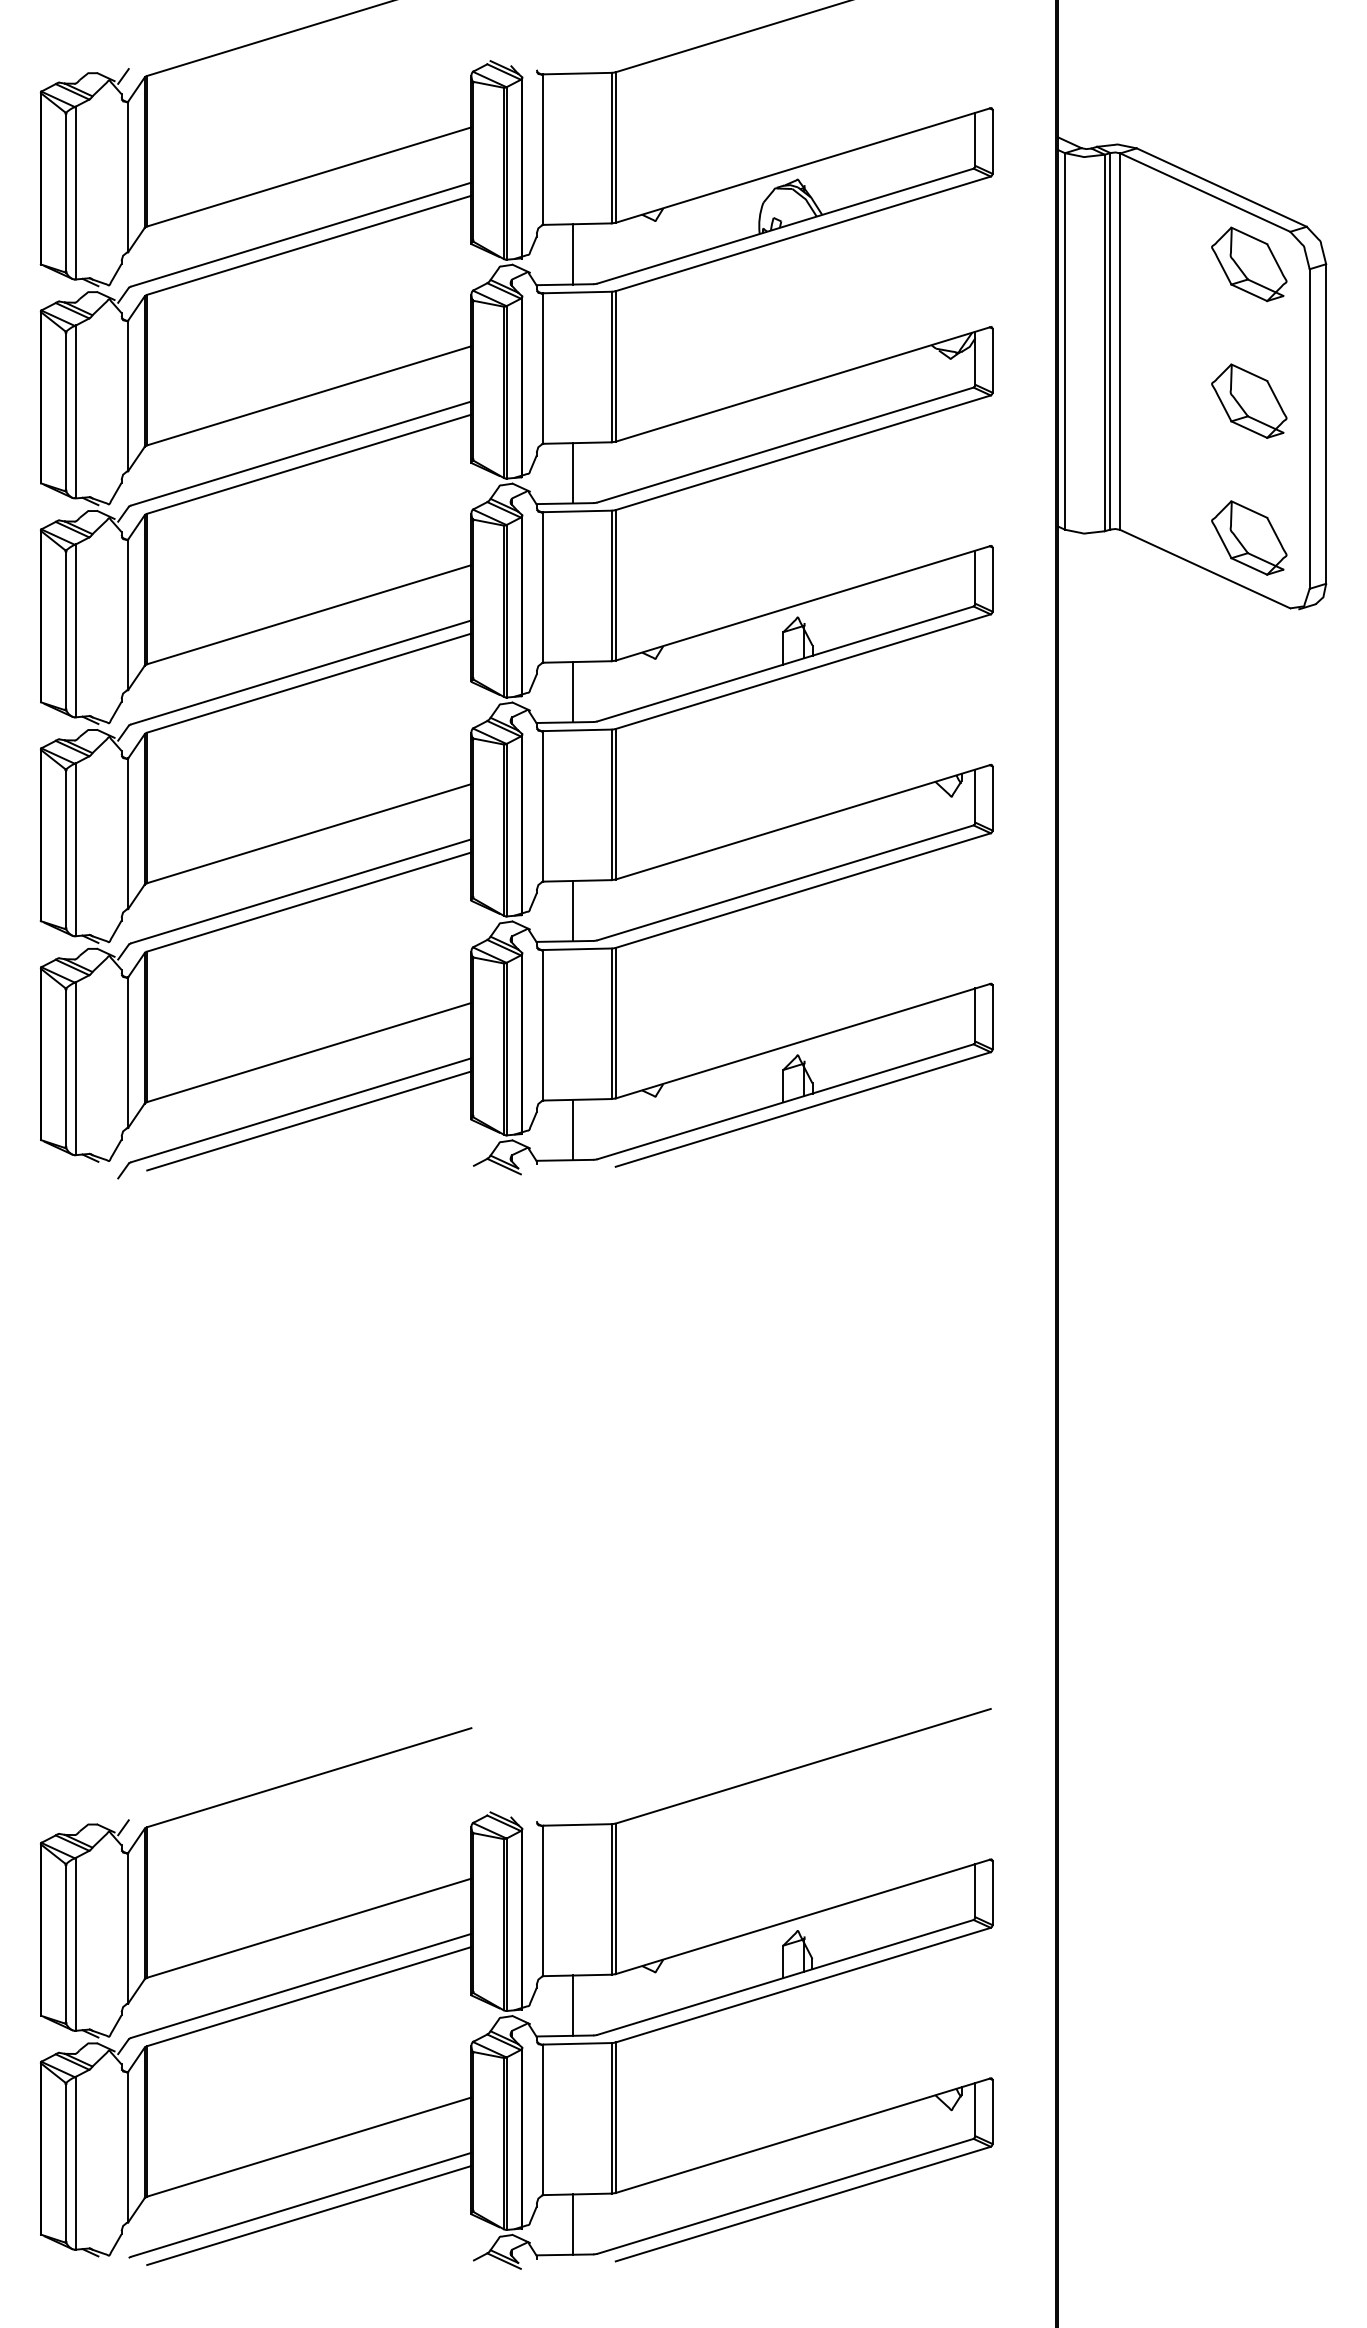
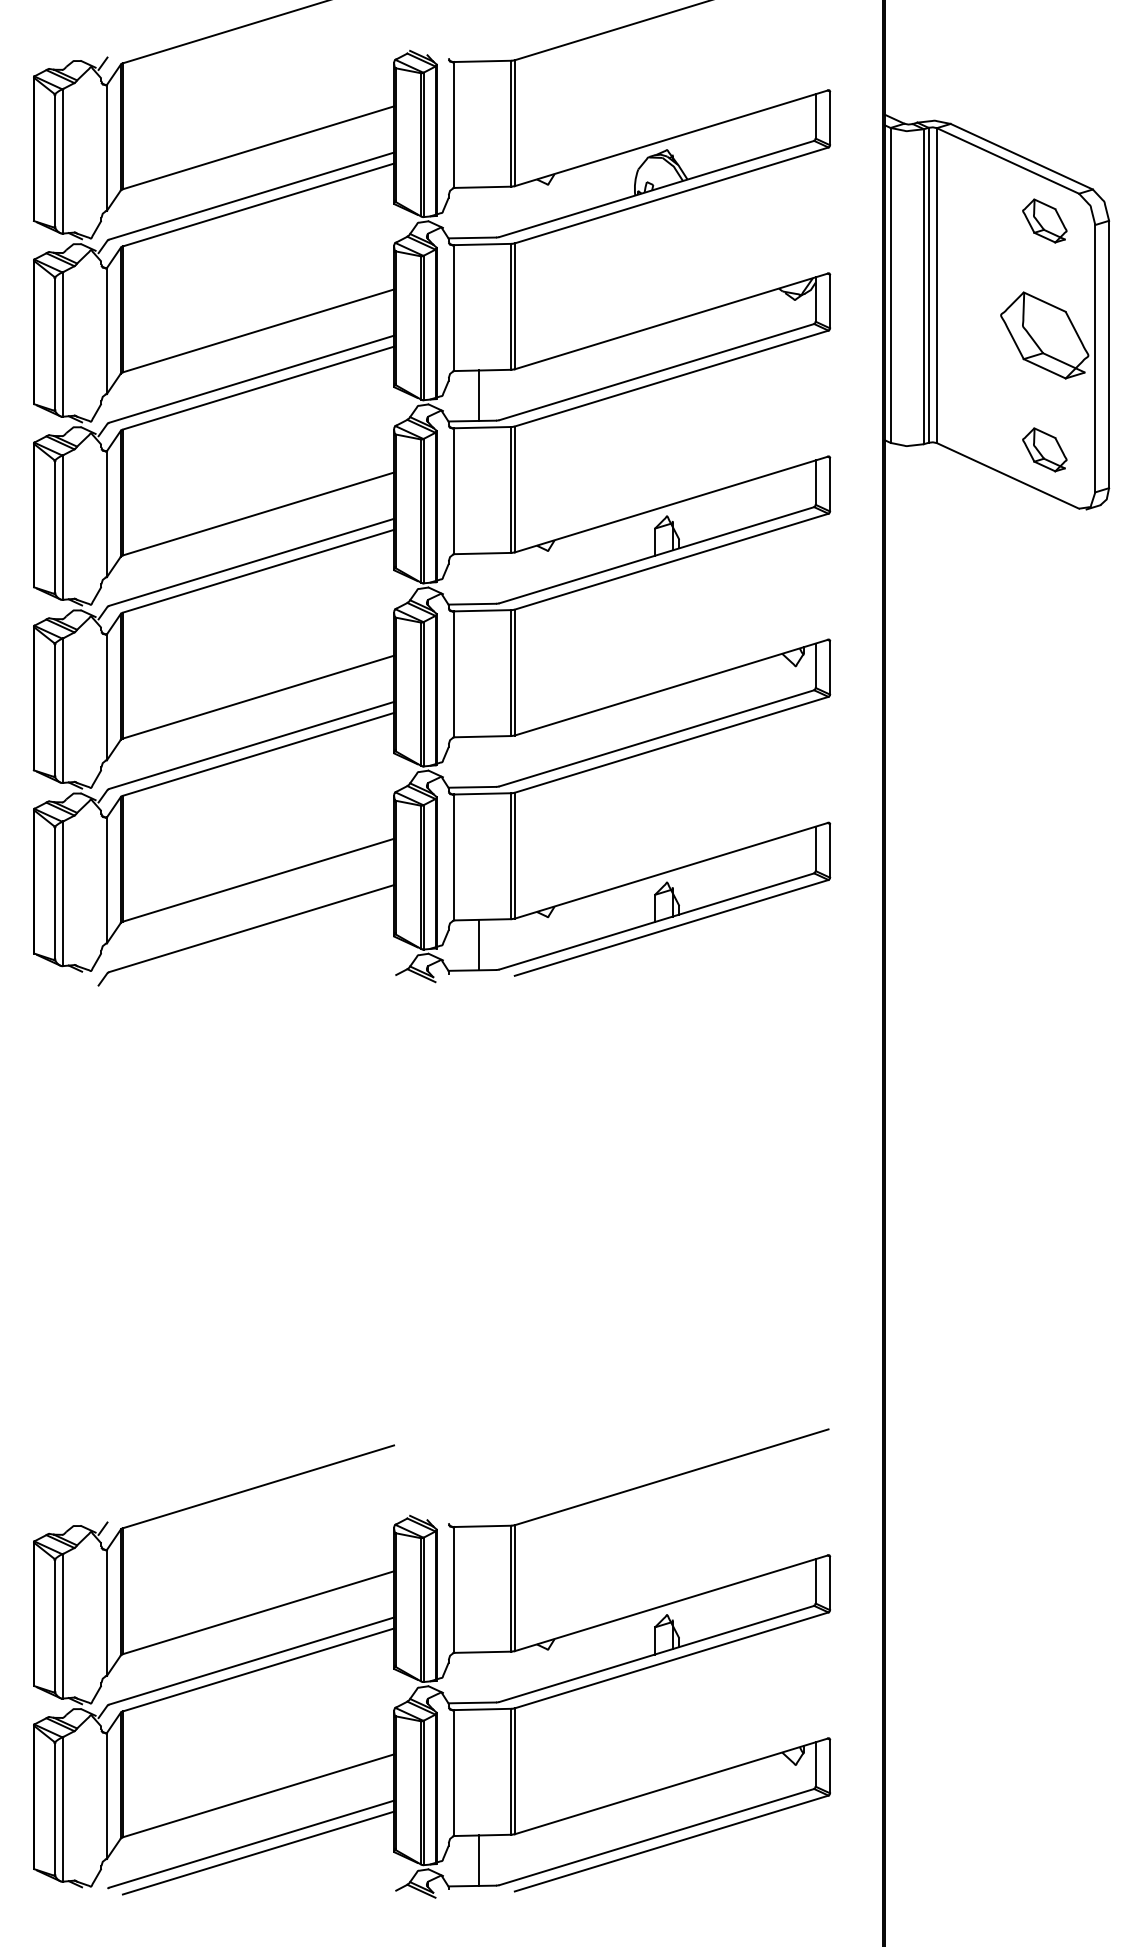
line: (572, 254) -> (478, 212), removed
part: (1249, 264) -> (1044, 221), size x0.7
part: (1249, 400) -> (1044, 334), size x1.4
part: (1249, 537) -> (1044, 449), size x0.7
line: (572, 691) -> (478, 578), removed
line: (572, 910) -> (478, 761), removed
line: (309, 1120) -> (258, 937), removed
line: (572, 2005) -> (478, 1677), removed

